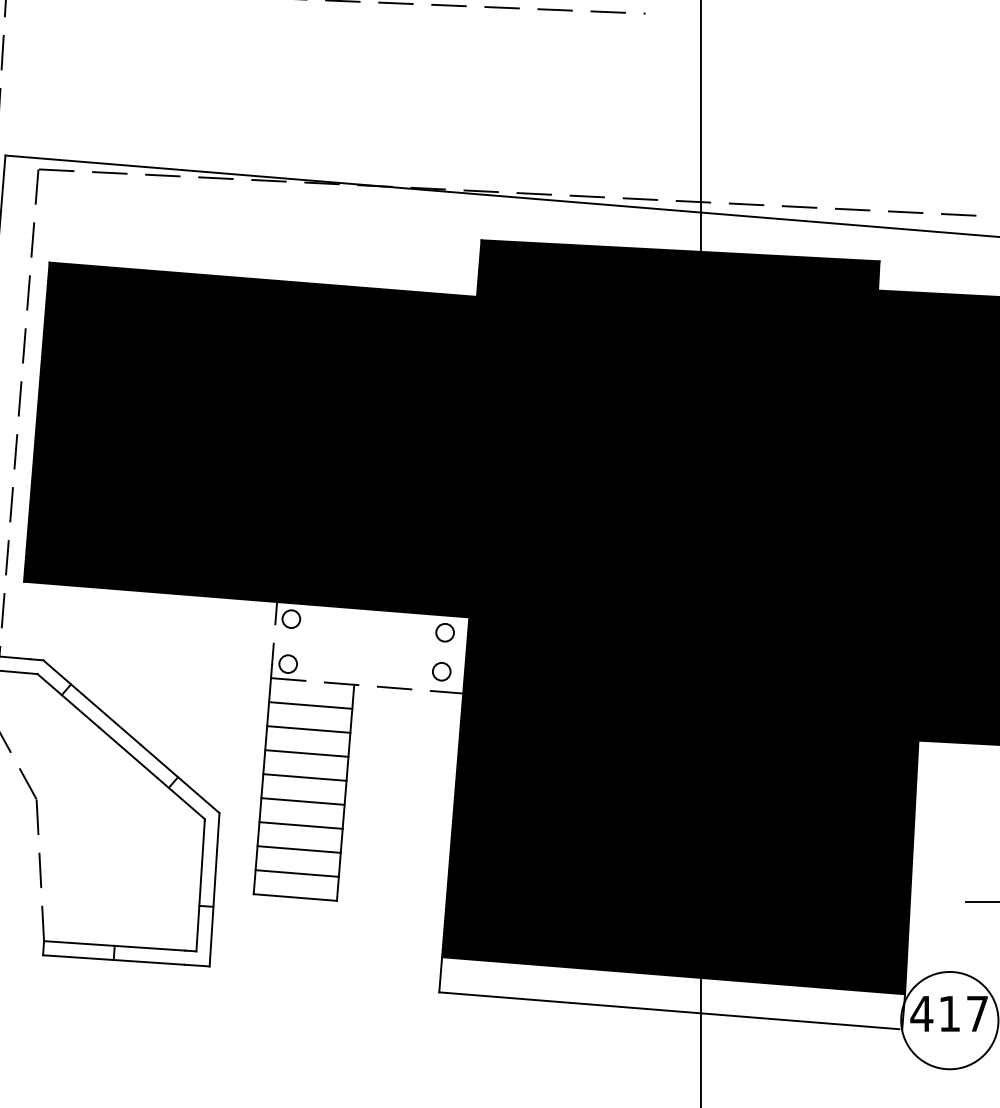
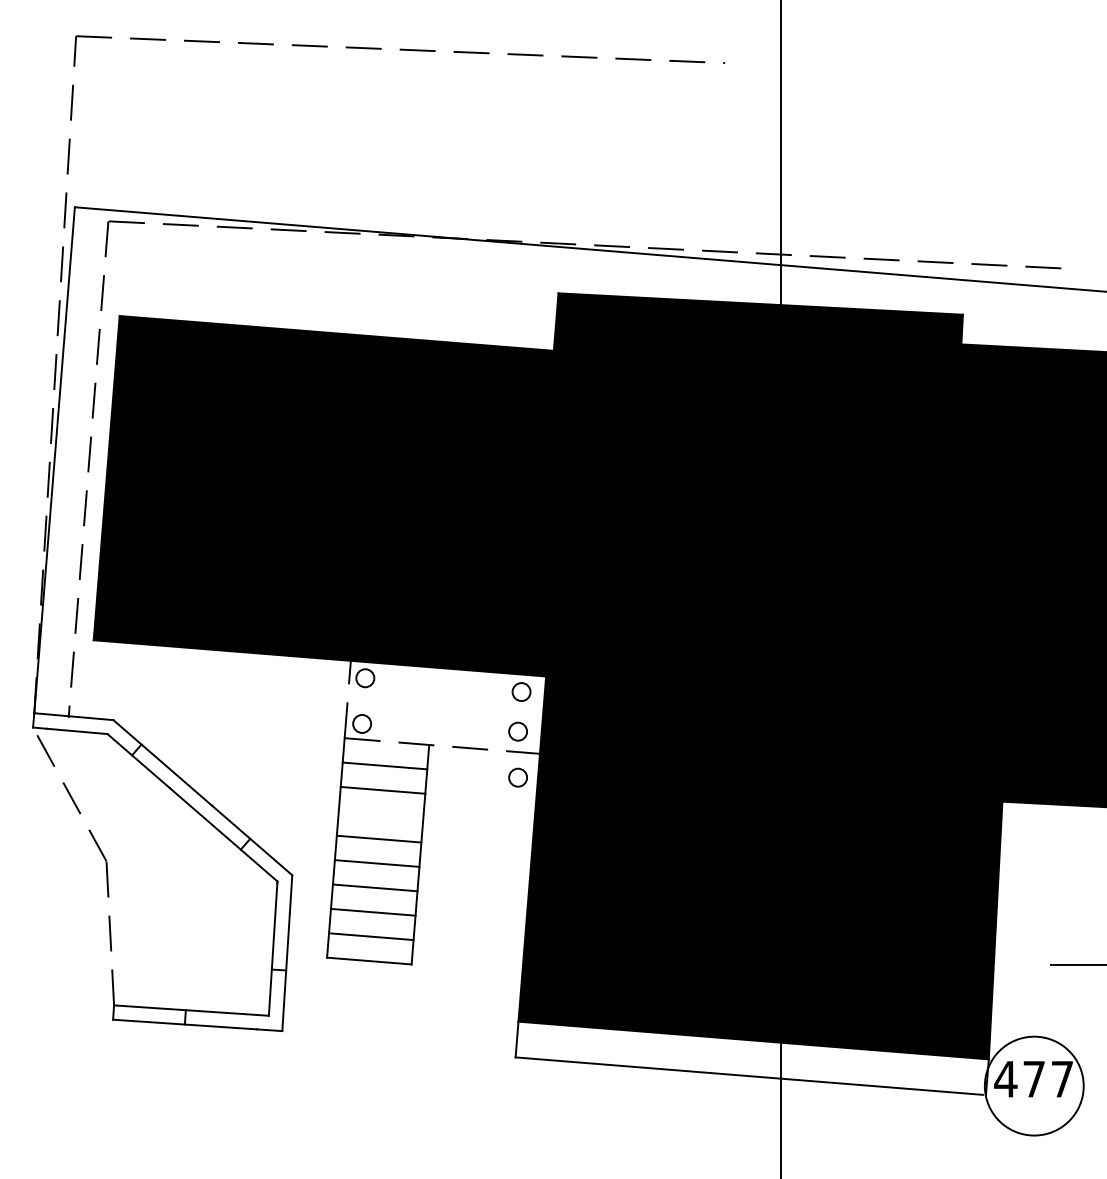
circle: (441, 716) -> (517, 777), added
line: (306, 753) -> (380, 814), removed
text: (949, 1014) -> (1033, 1079), 417 -> 477

